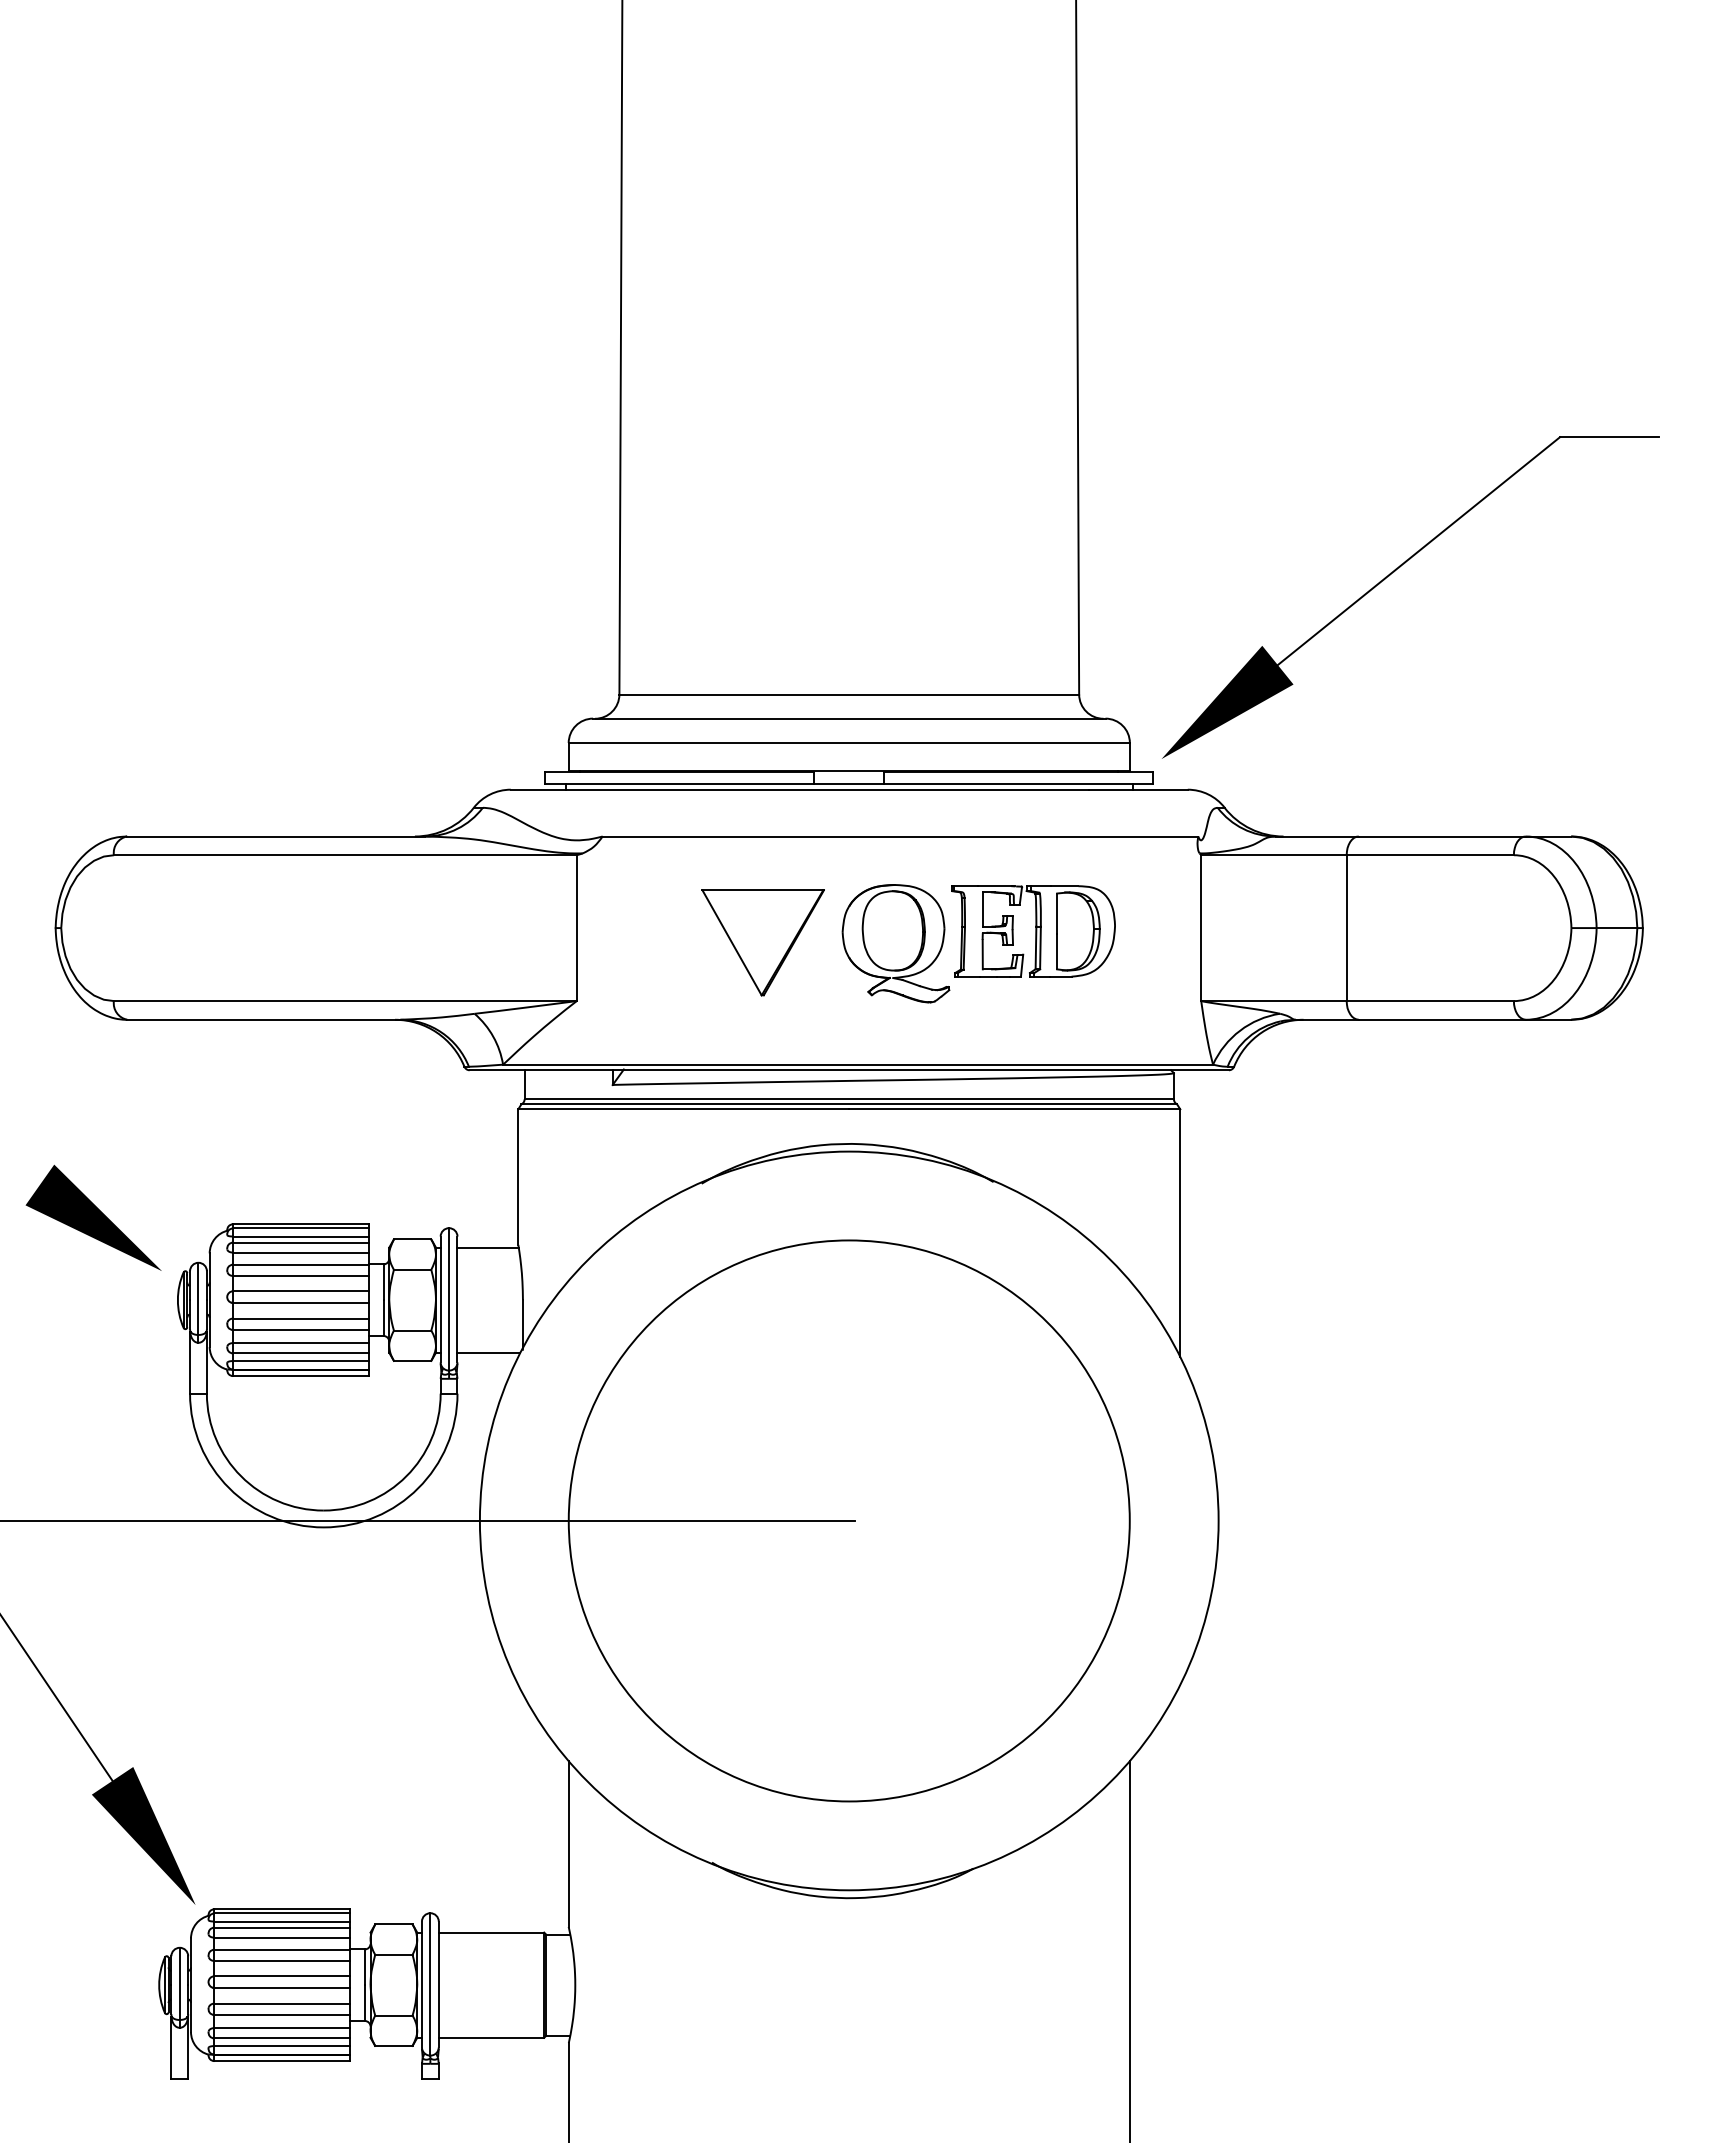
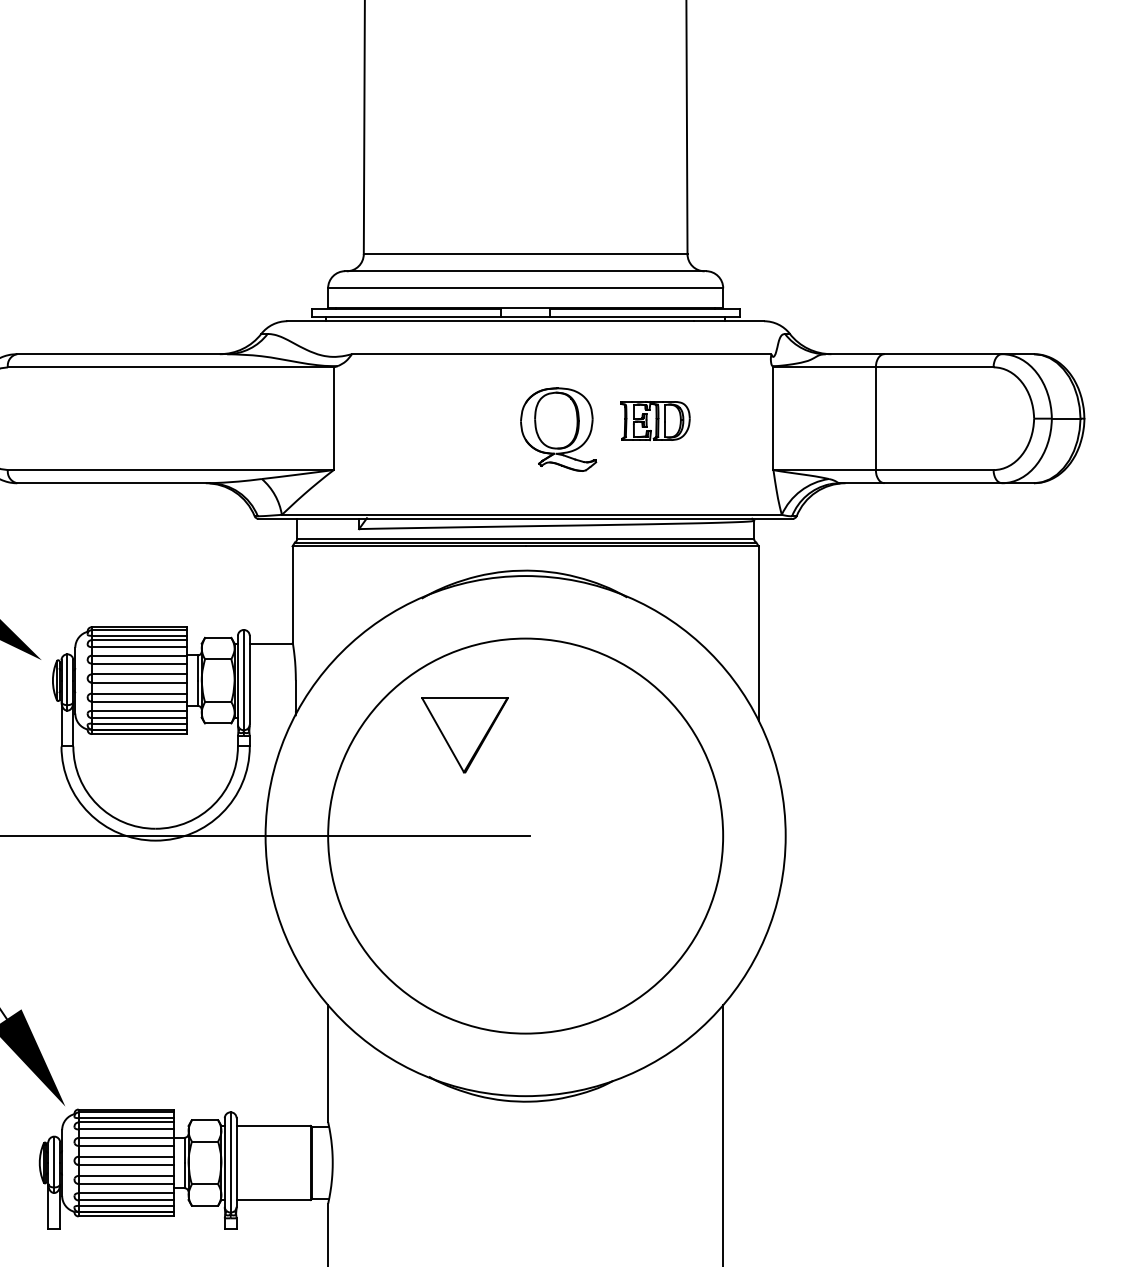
part: (1394, 572) -> (909, 168), removed
part: (1033, 931) -> (655, 421), size x0.6
part: (762, 942) -> (464, 735), moved
line: (488, 1352) -> (271, 717), removed

